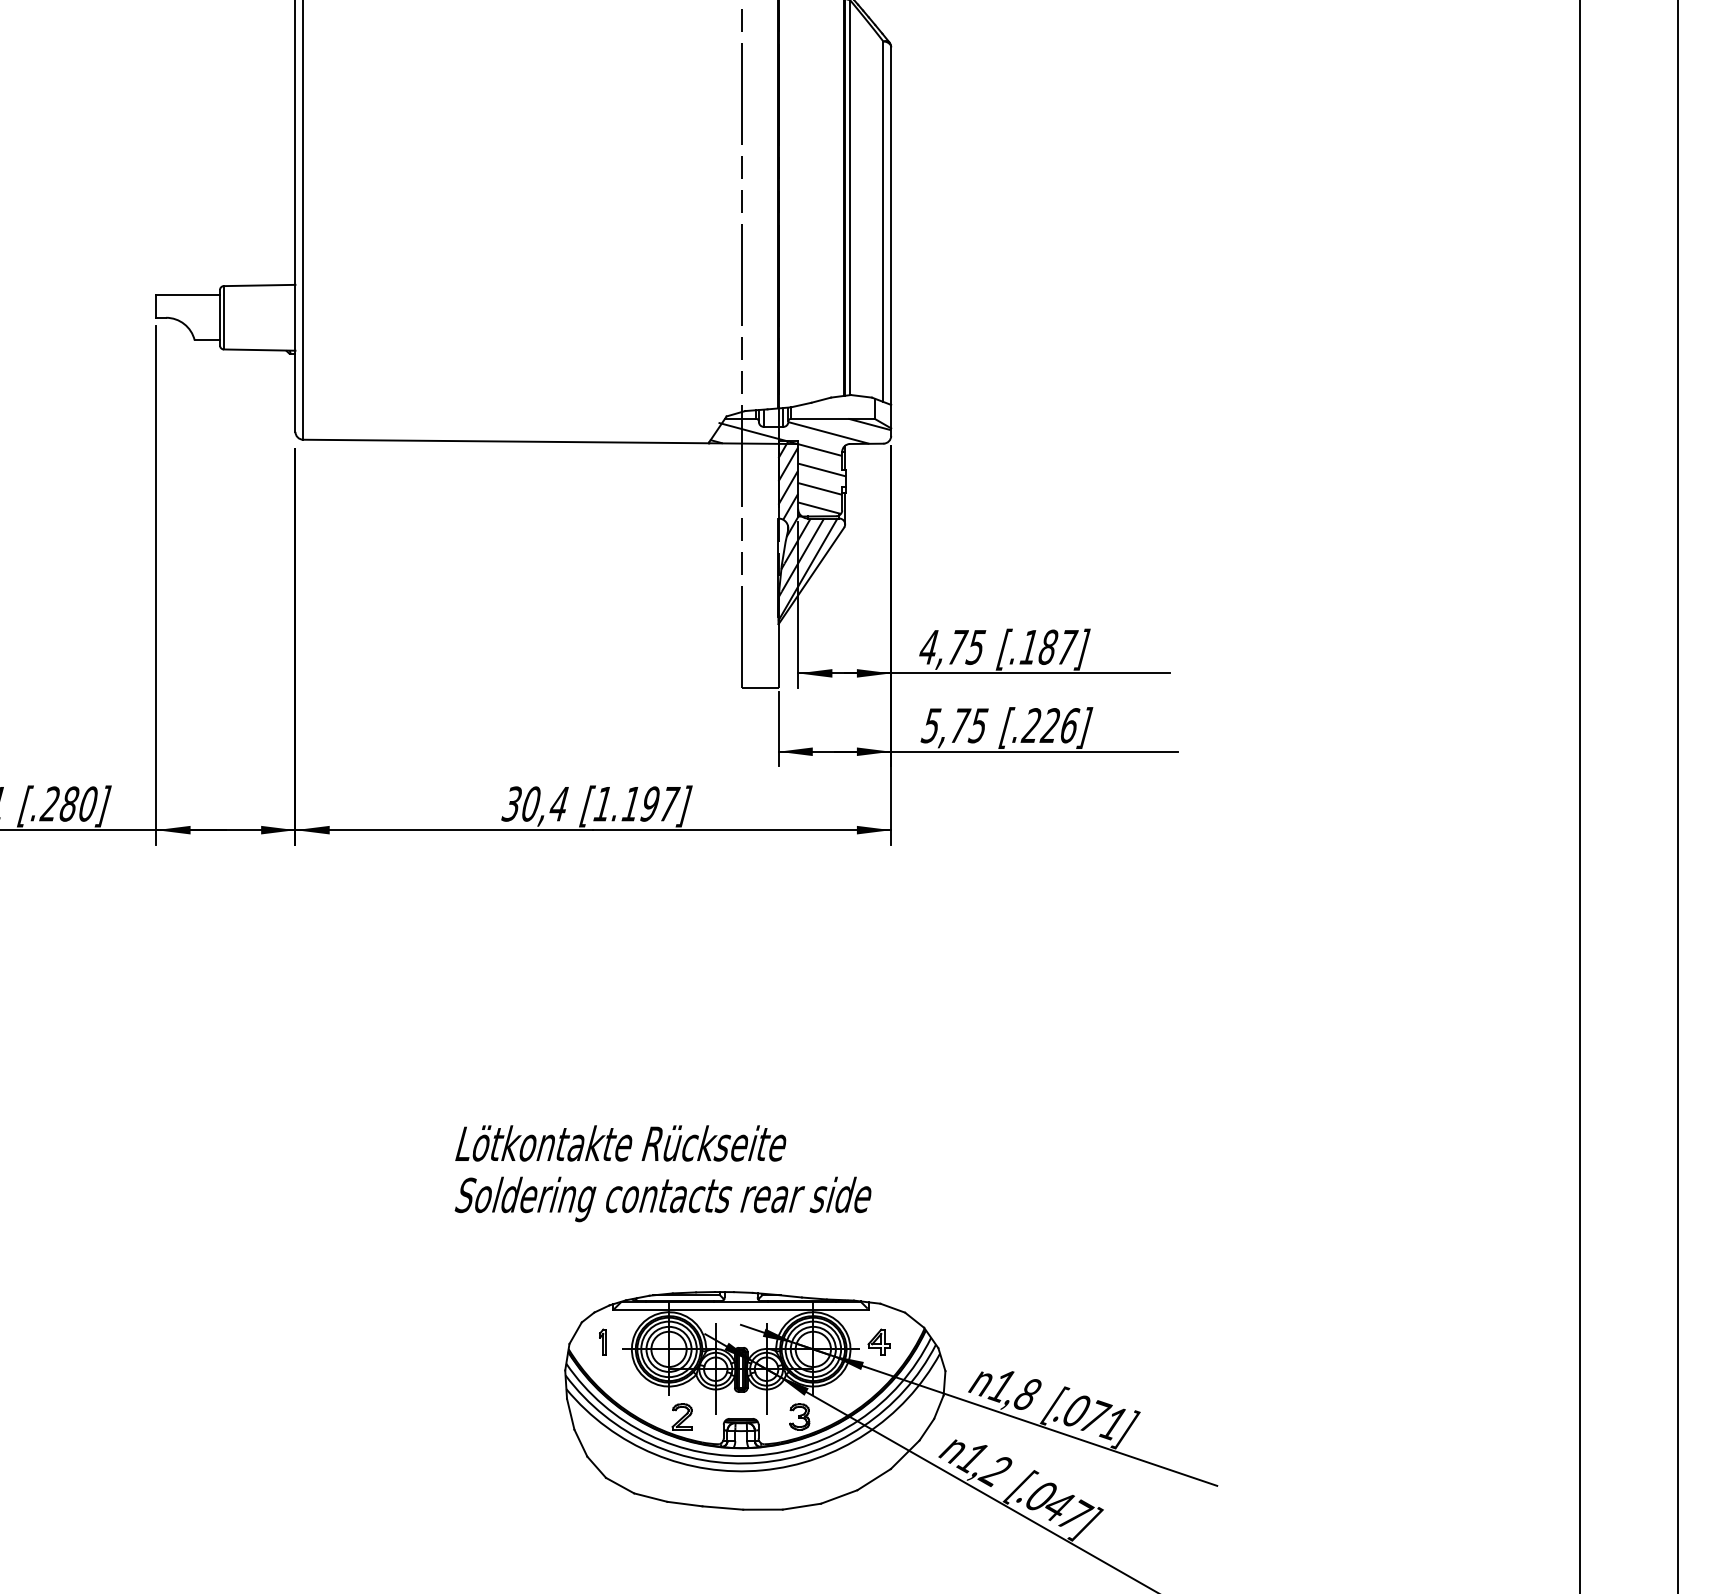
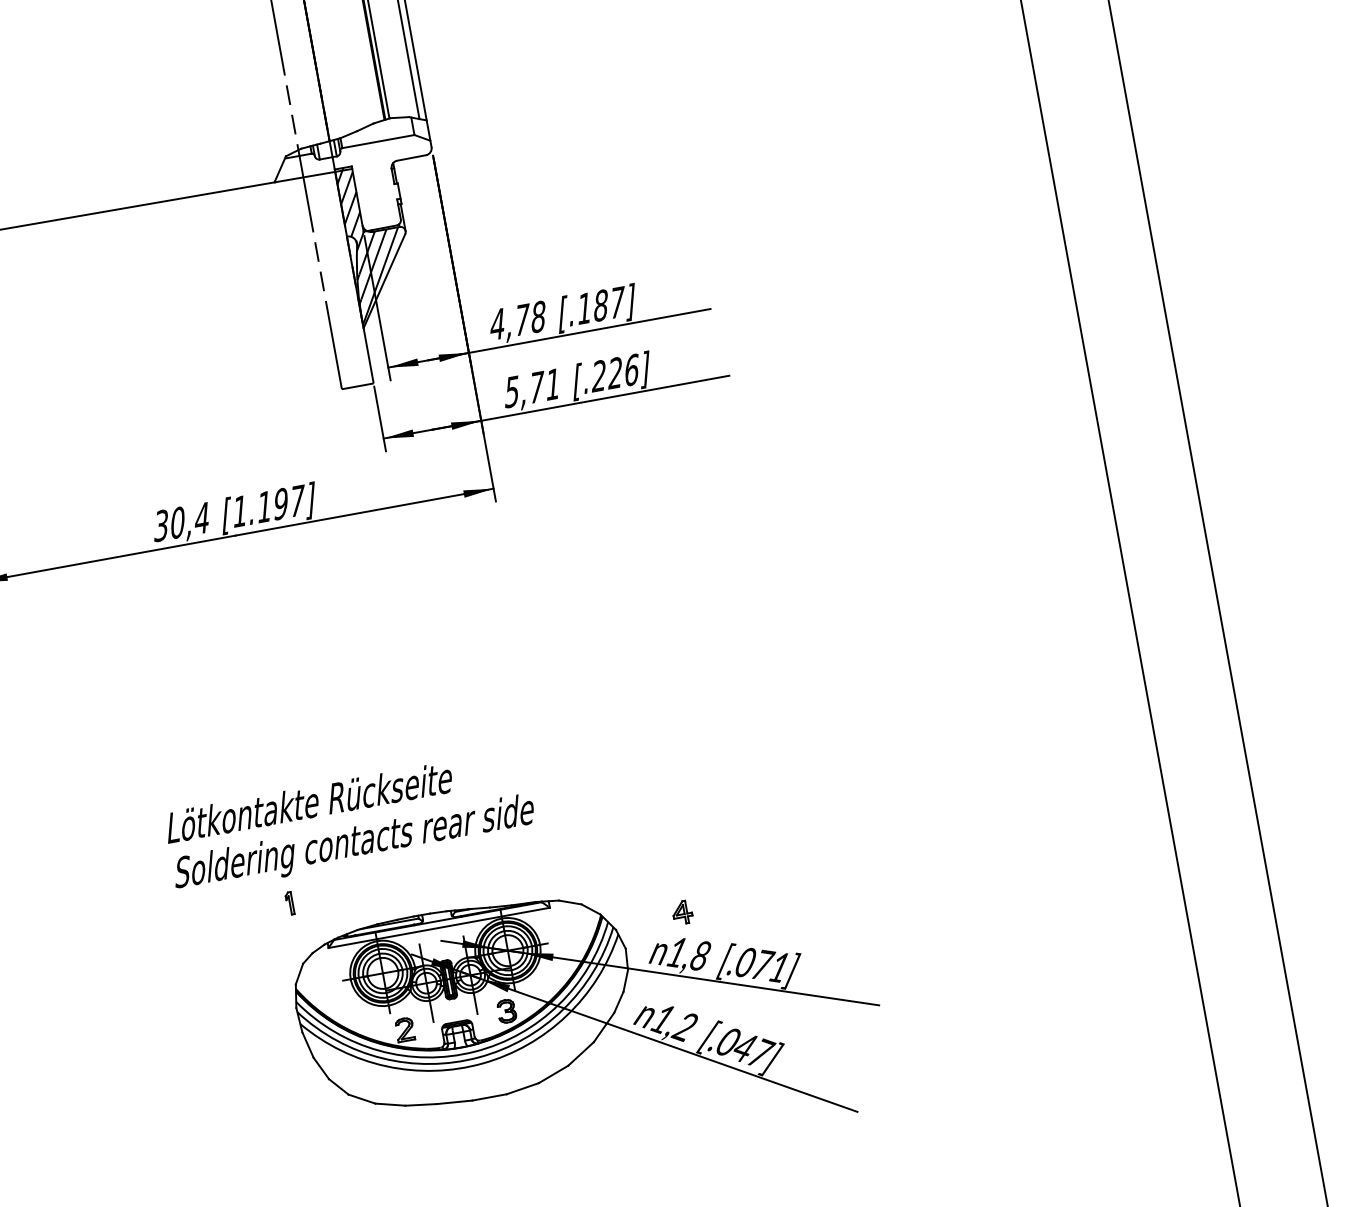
hatch: (800, 465) -> (357, 187), removed
text: (975, 646) -> (537, 316), 4,75 -> 4,78
text: (977, 725) -> (551, 384), 5,75 -> 5,71
part: (602, 1341) -> (289, 902), moved
part: (878, 1341) -> (681, 912), moved

